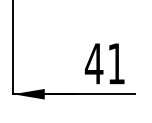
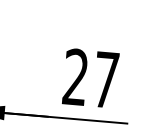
text: (104, 63) -> (89, 78), 41 -> 27

